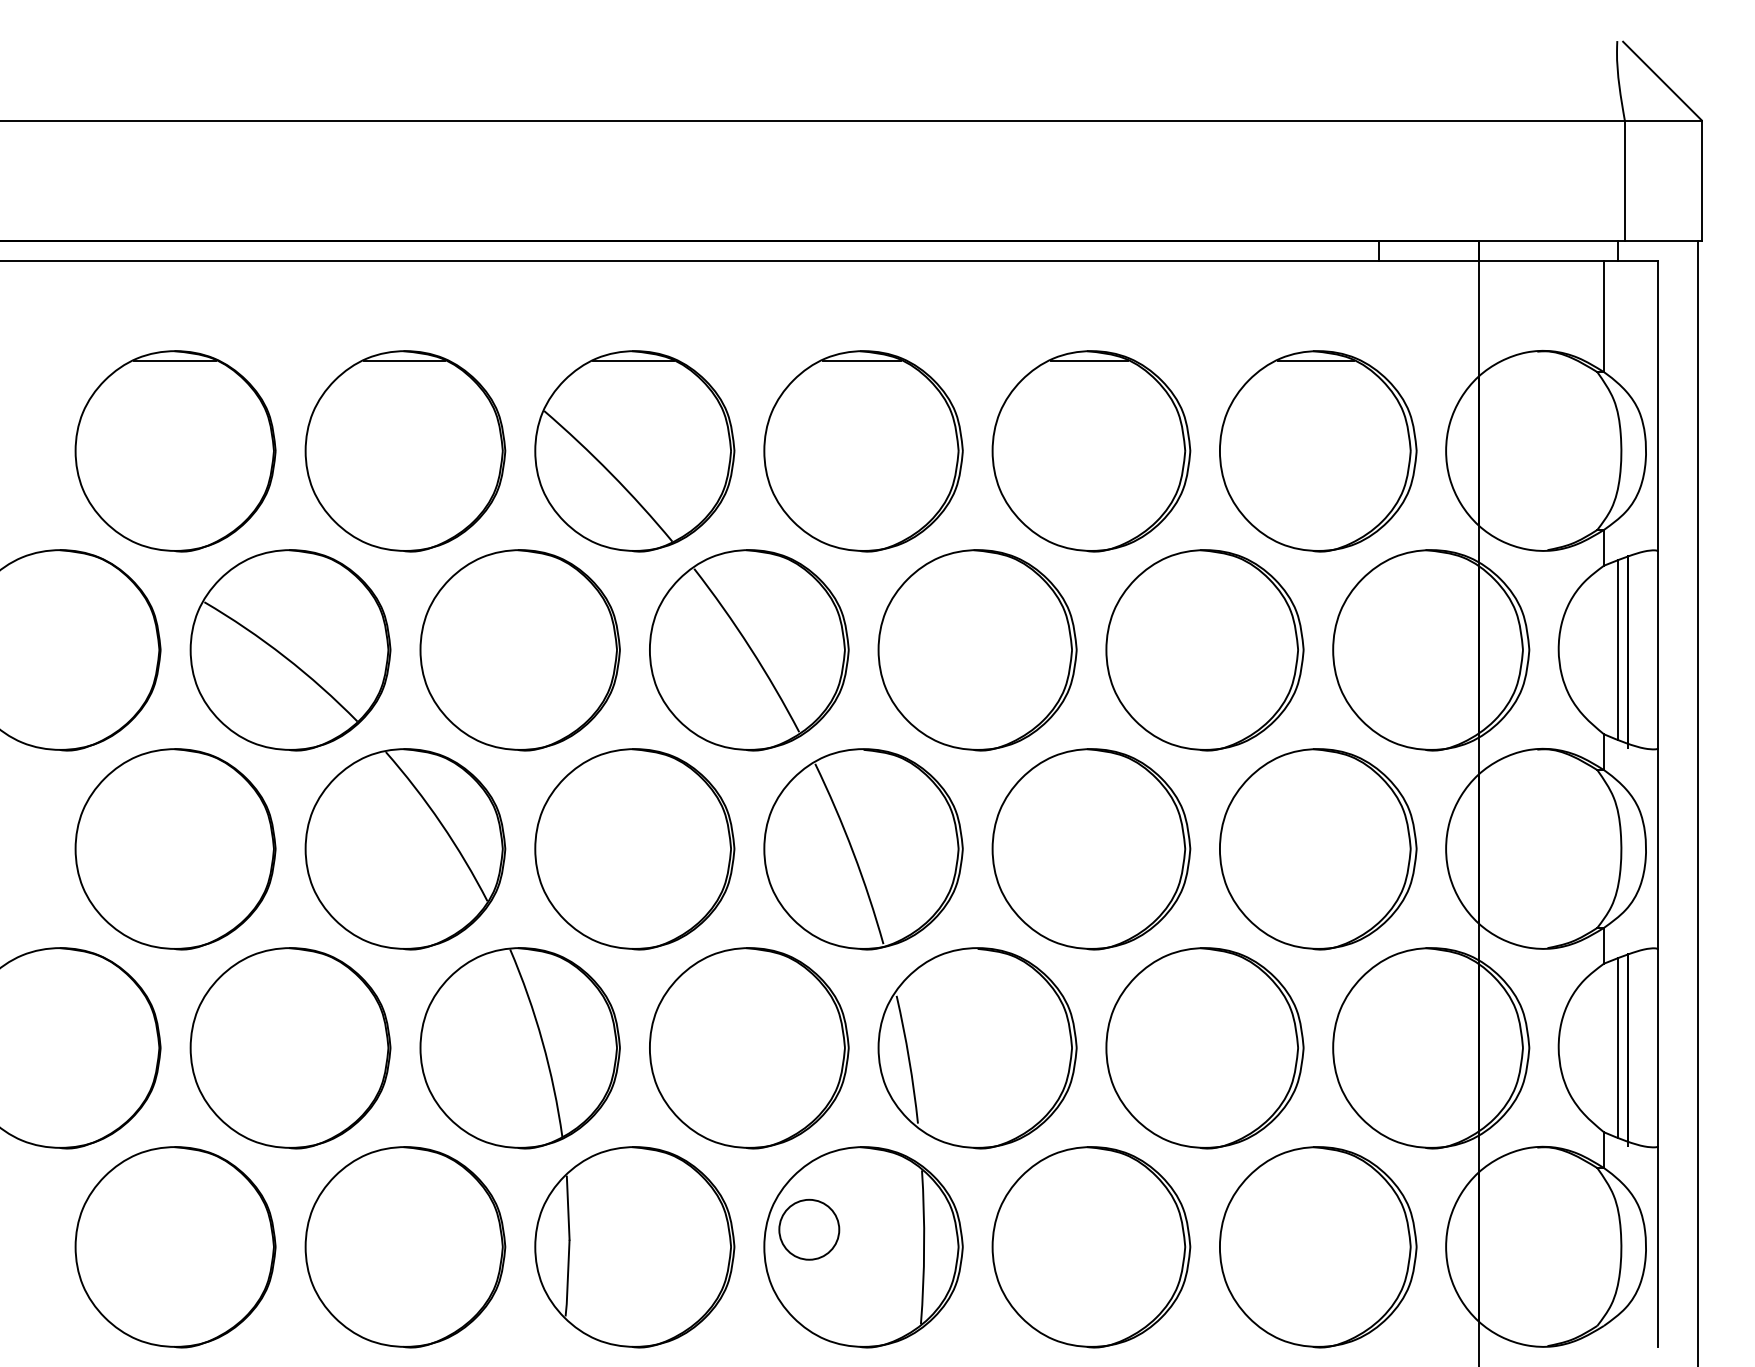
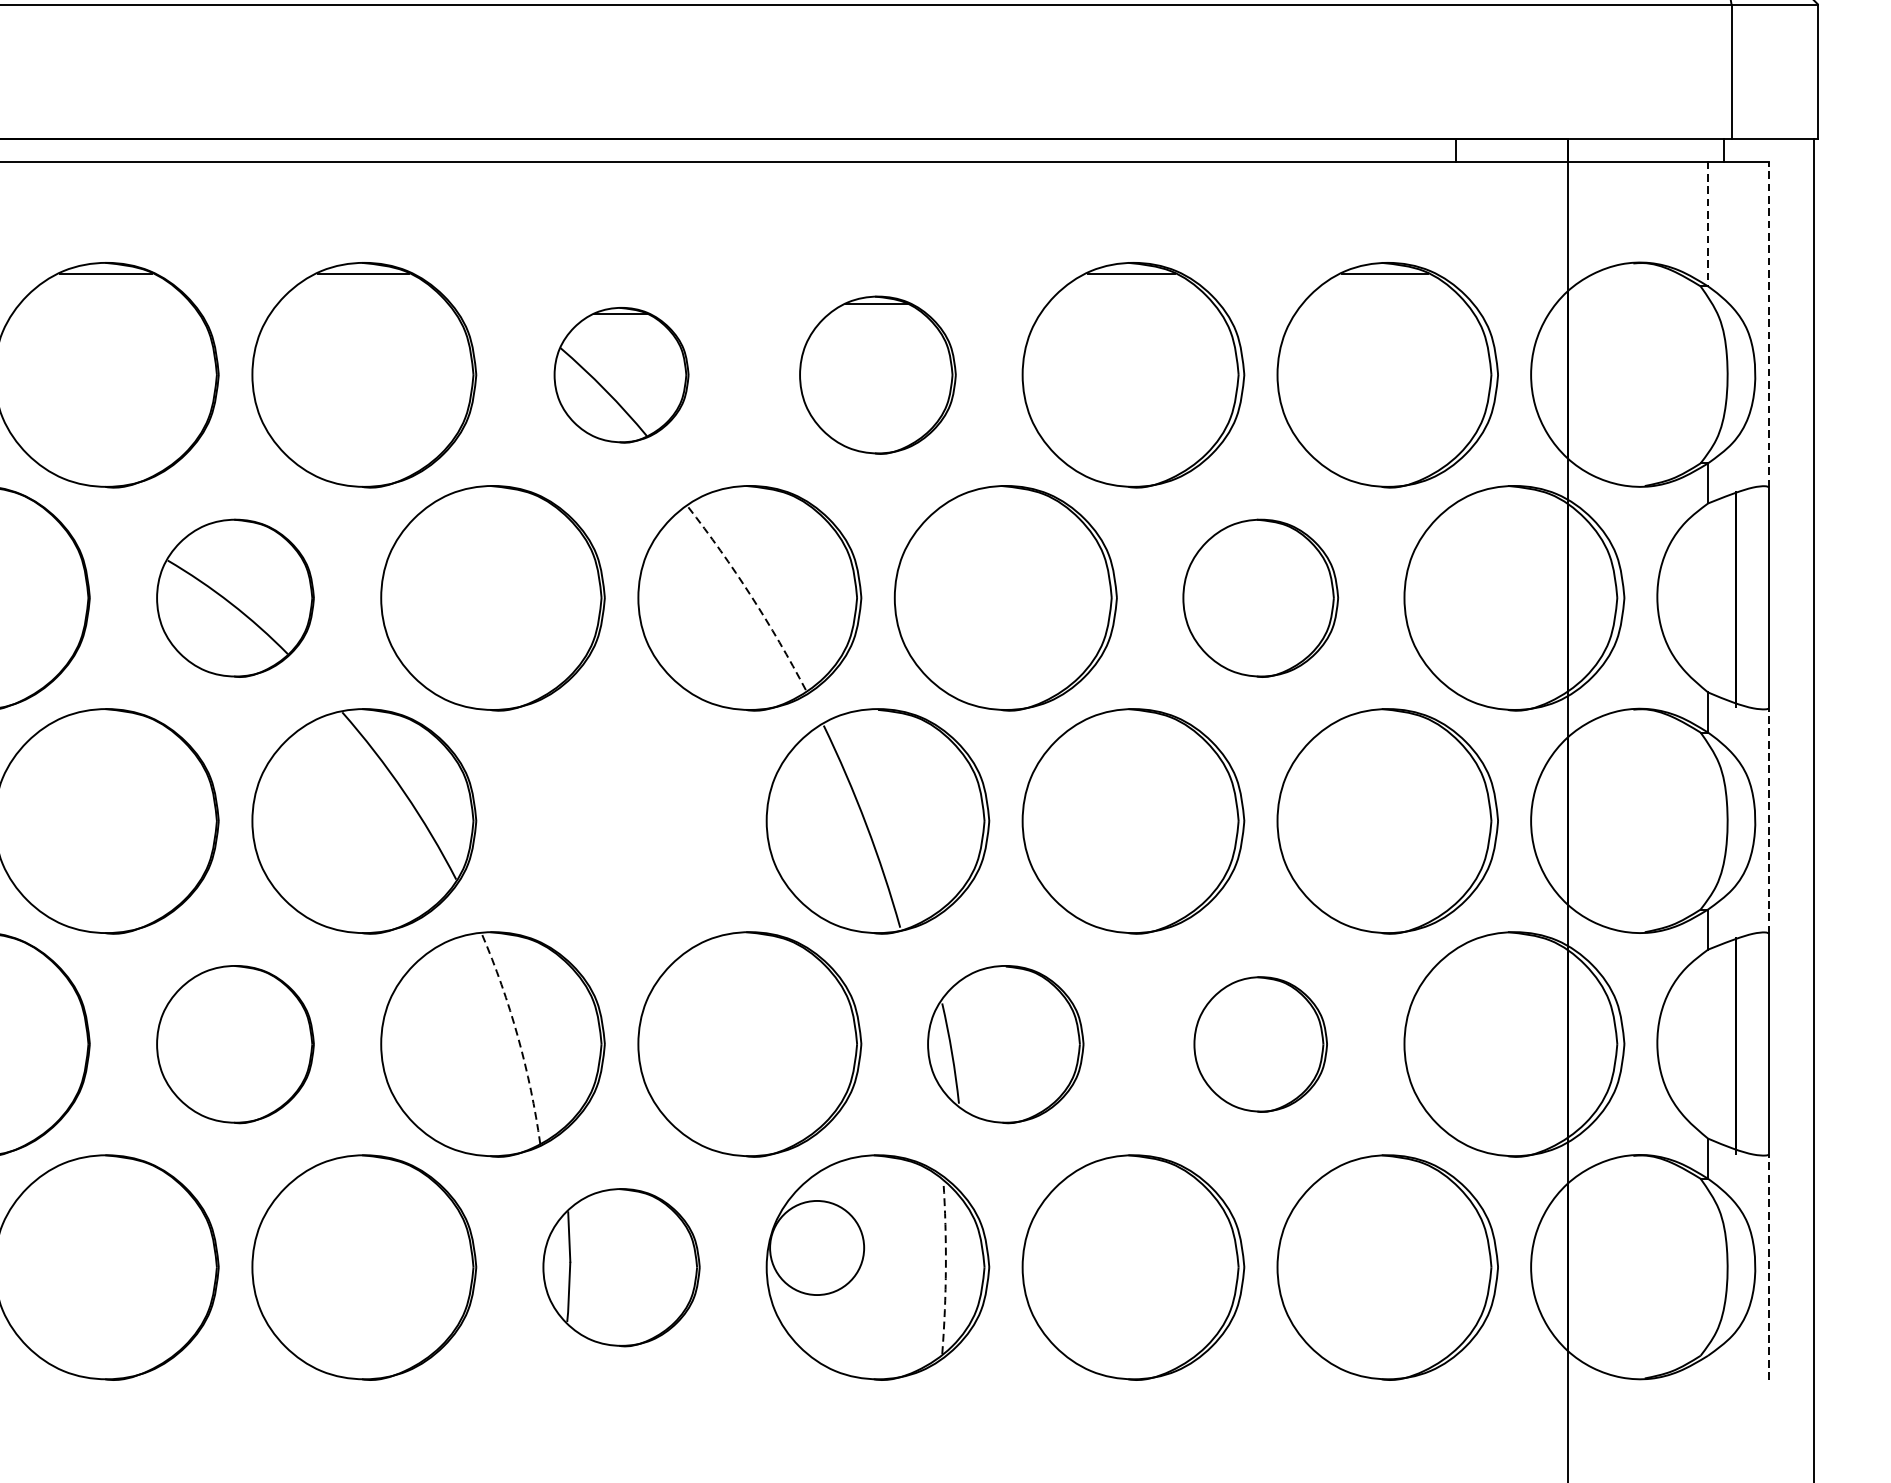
line: (1603, 316) -> (1707, 224), solid -> dashed
line: (1658, 405) -> (1769, 323), solid -> dashed
part: (634, 451) -> (621, 375), size x0.6
part: (863, 451) -> (877, 375), size x0.7
arc: (750, 648) -> (751, 596), solid -> dashed
part: (290, 650) -> (235, 598), size x0.7
part: (1204, 650) -> (1260, 598), size x0.7
line: (1618, 650) -> (1724, 598), removed
line: (1658, 848) -> (1769, 820), solid -> dashed
part: (634, 849) -> (621, 821), removed
arc: (542, 1041) -> (517, 1036), solid -> dashed
part: (290, 1048) -> (235, 1044), size x0.7
part: (977, 1048) -> (1005, 1044), size x0.7
part: (1204, 1048) -> (1260, 1044), size x0.6
line: (1618, 1048) -> (1724, 1044), removed
circle: (809, 1229) -> (817, 1247), size x1.4
line: (1658, 1246) -> (1769, 1266), solid -> dashed
part: (634, 1247) -> (621, 1267), size x0.7
arc: (924, 1247) -> (946, 1267), solid -> dashed

